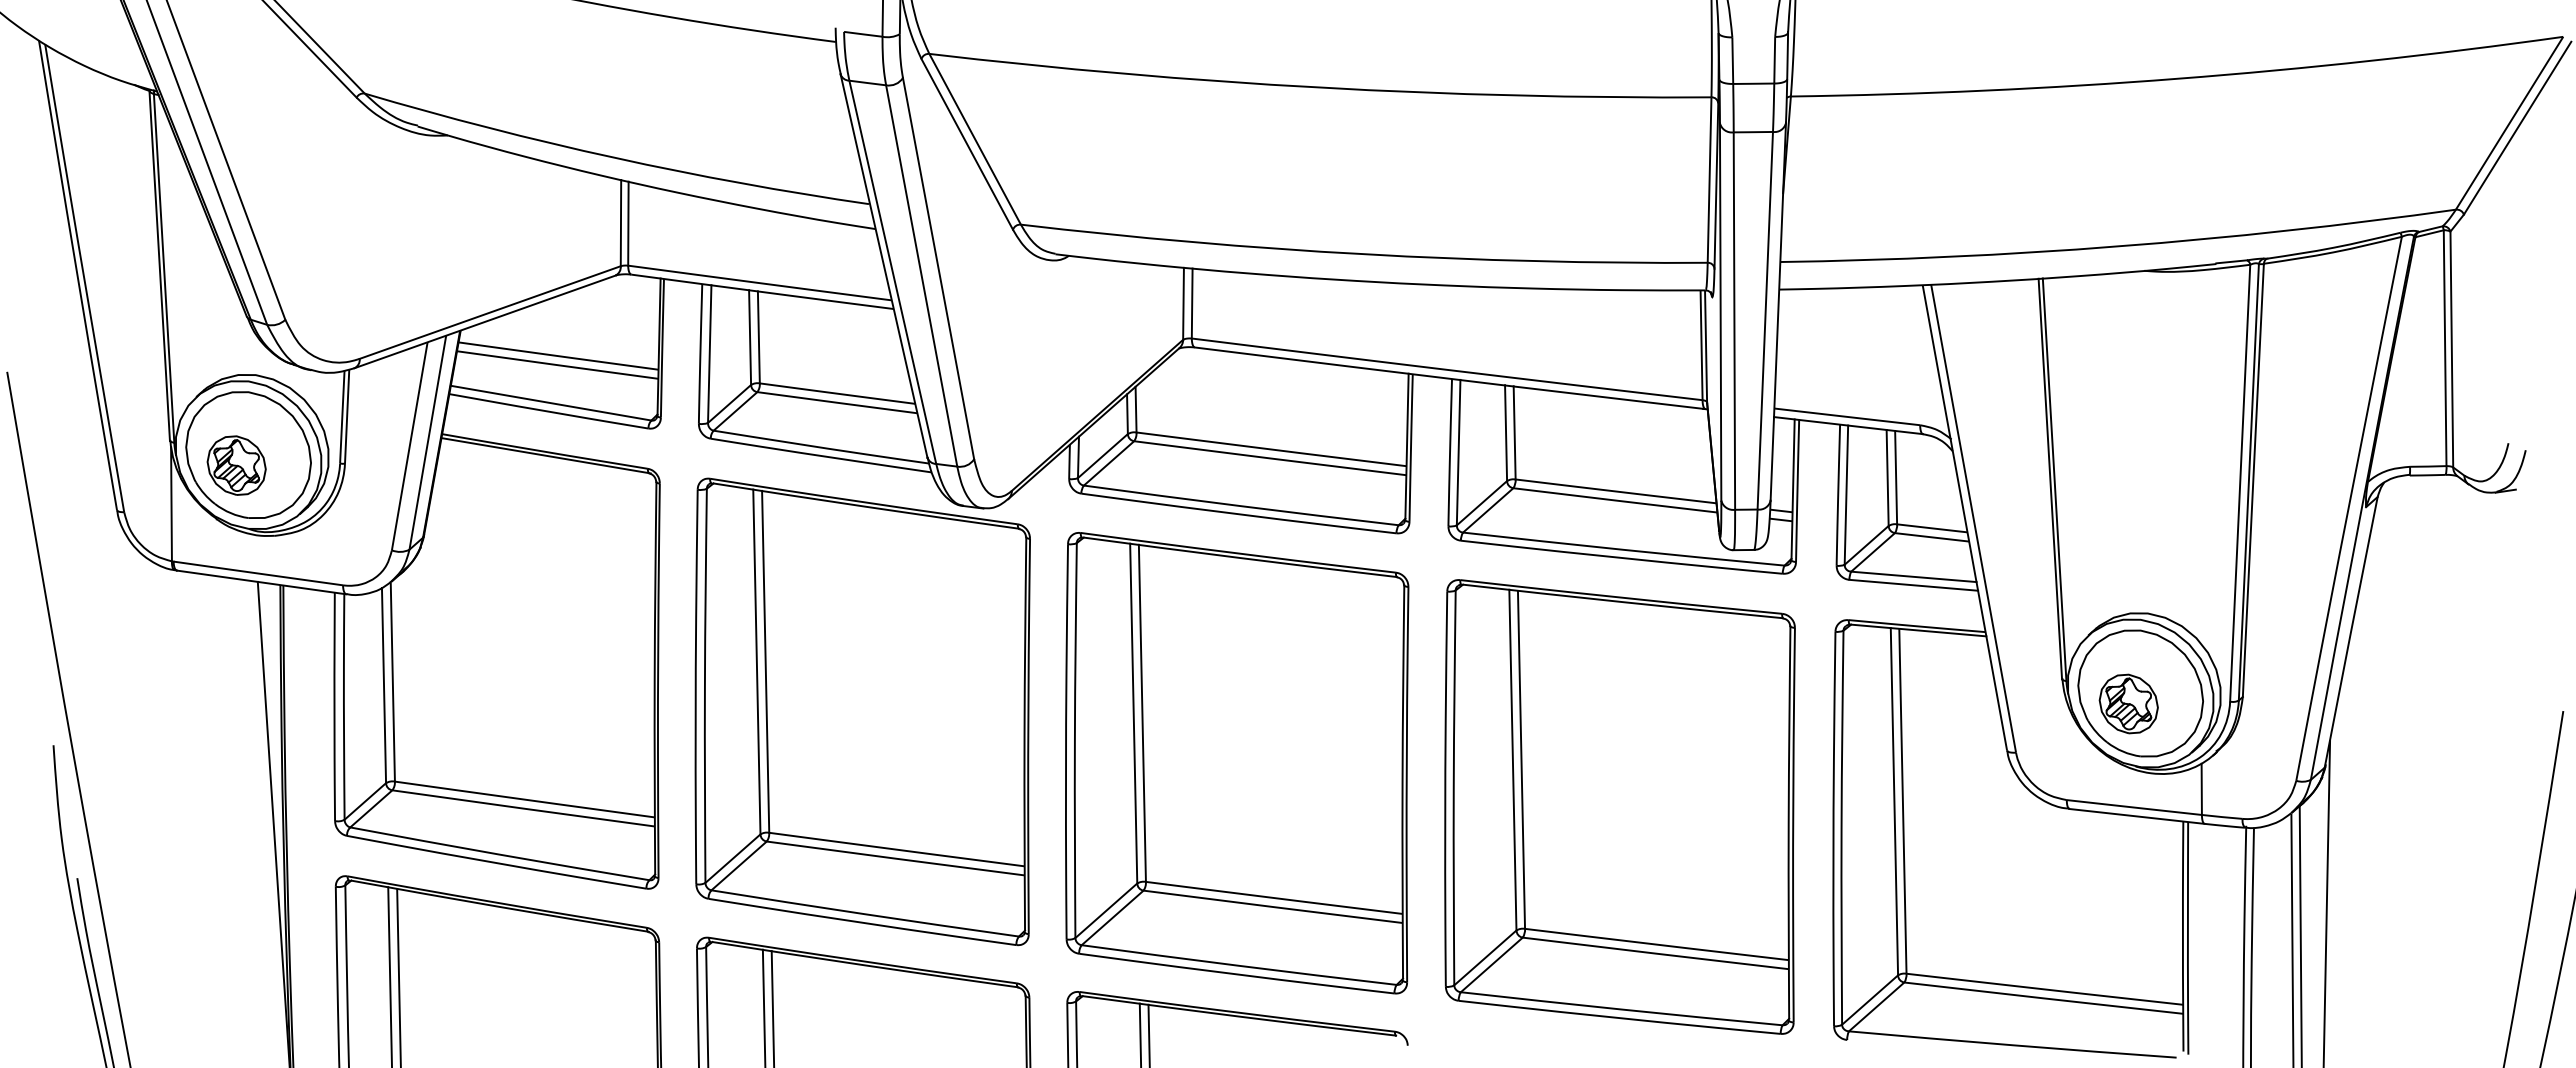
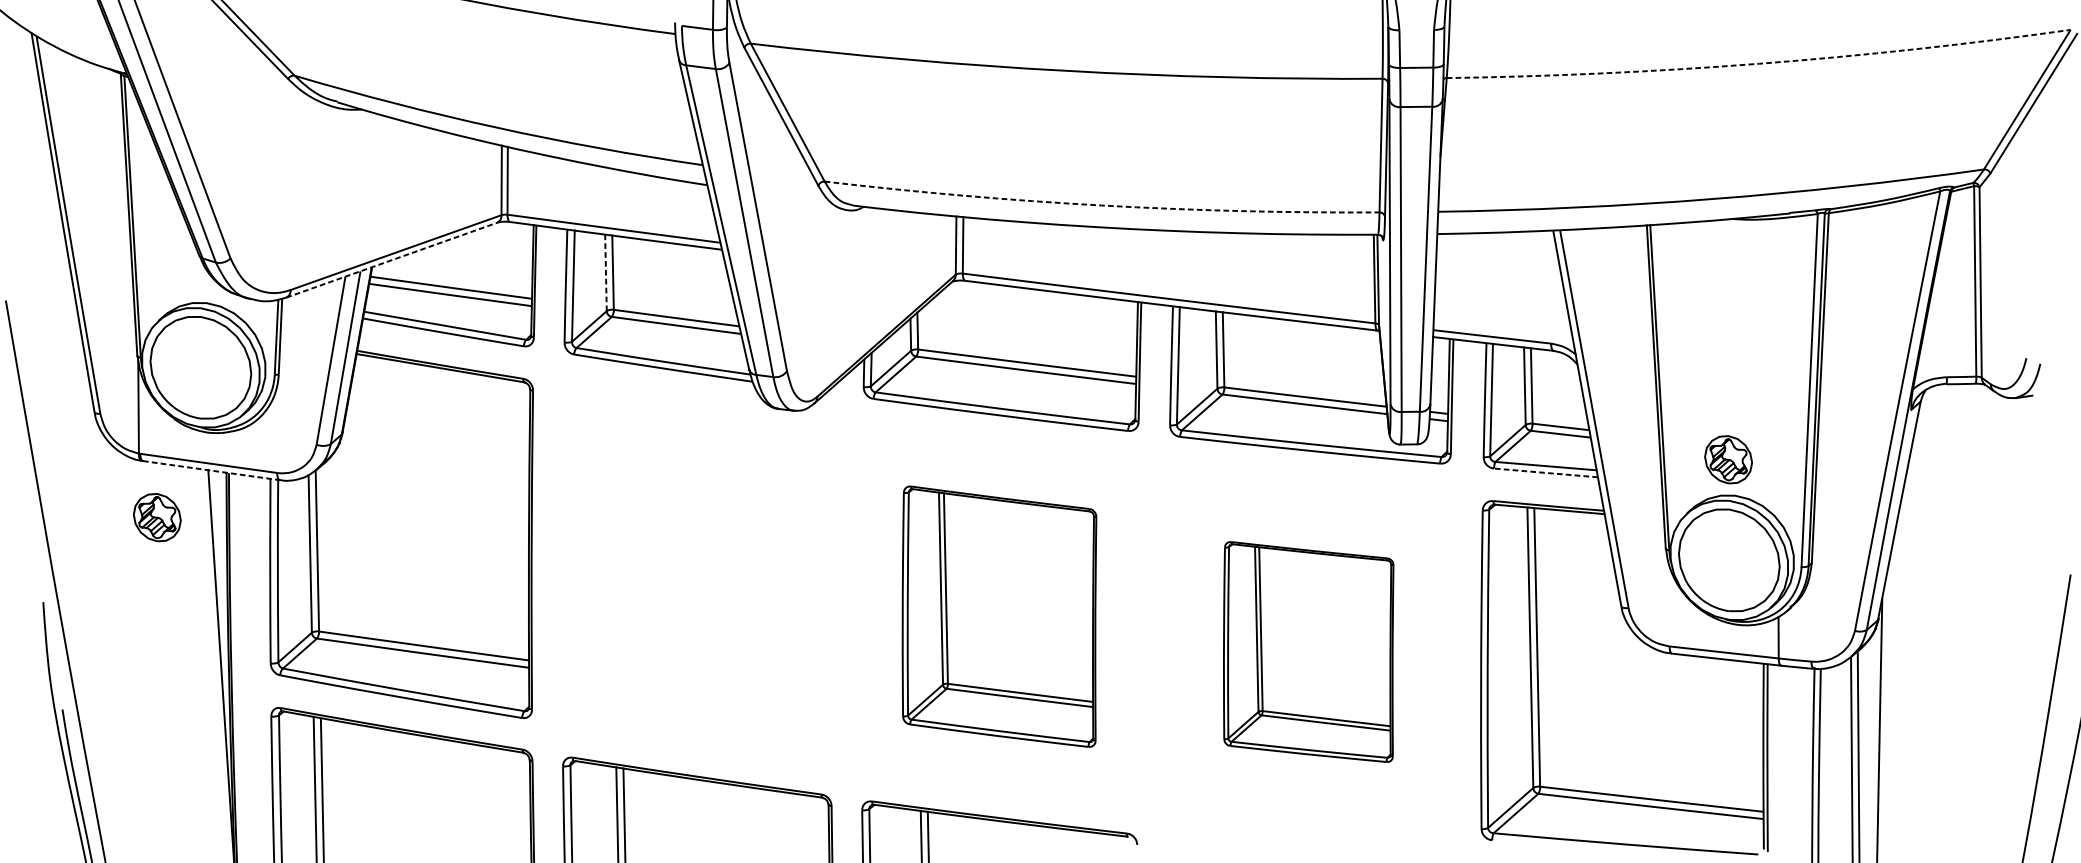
arc: (2178, 78) -> (1759, 63), solid -> dashed
arc: (1363, 254) -> (1101, 205), solid -> dashed
line: (485, 321) -> (392, 259), solid -> dashed
line: (750, 337) -> (606, 272), solid -> dashed
part: (236, 465) -> (157, 517), moved
line: (261, 582) -> (211, 470), solid -> dashed
line: (1913, 585) -> (1545, 473), solid -> dashed
part: (2128, 703) -> (1728, 459), moved
part: (862, 711) -> (696, 574), removed
part: (1237, 763) -> (999, 616), size x0.7
part: (1619, 806) -> (1308, 651), size x0.6

